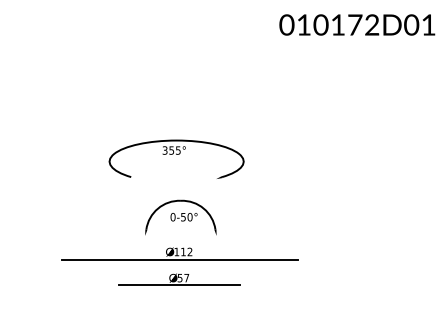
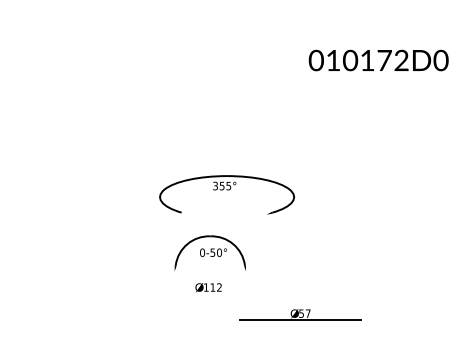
part: (177, 158) -> (227, 194), moved
line: (180, 259) -> (209, 295), removed
part: (179, 278) -> (300, 314), moved

